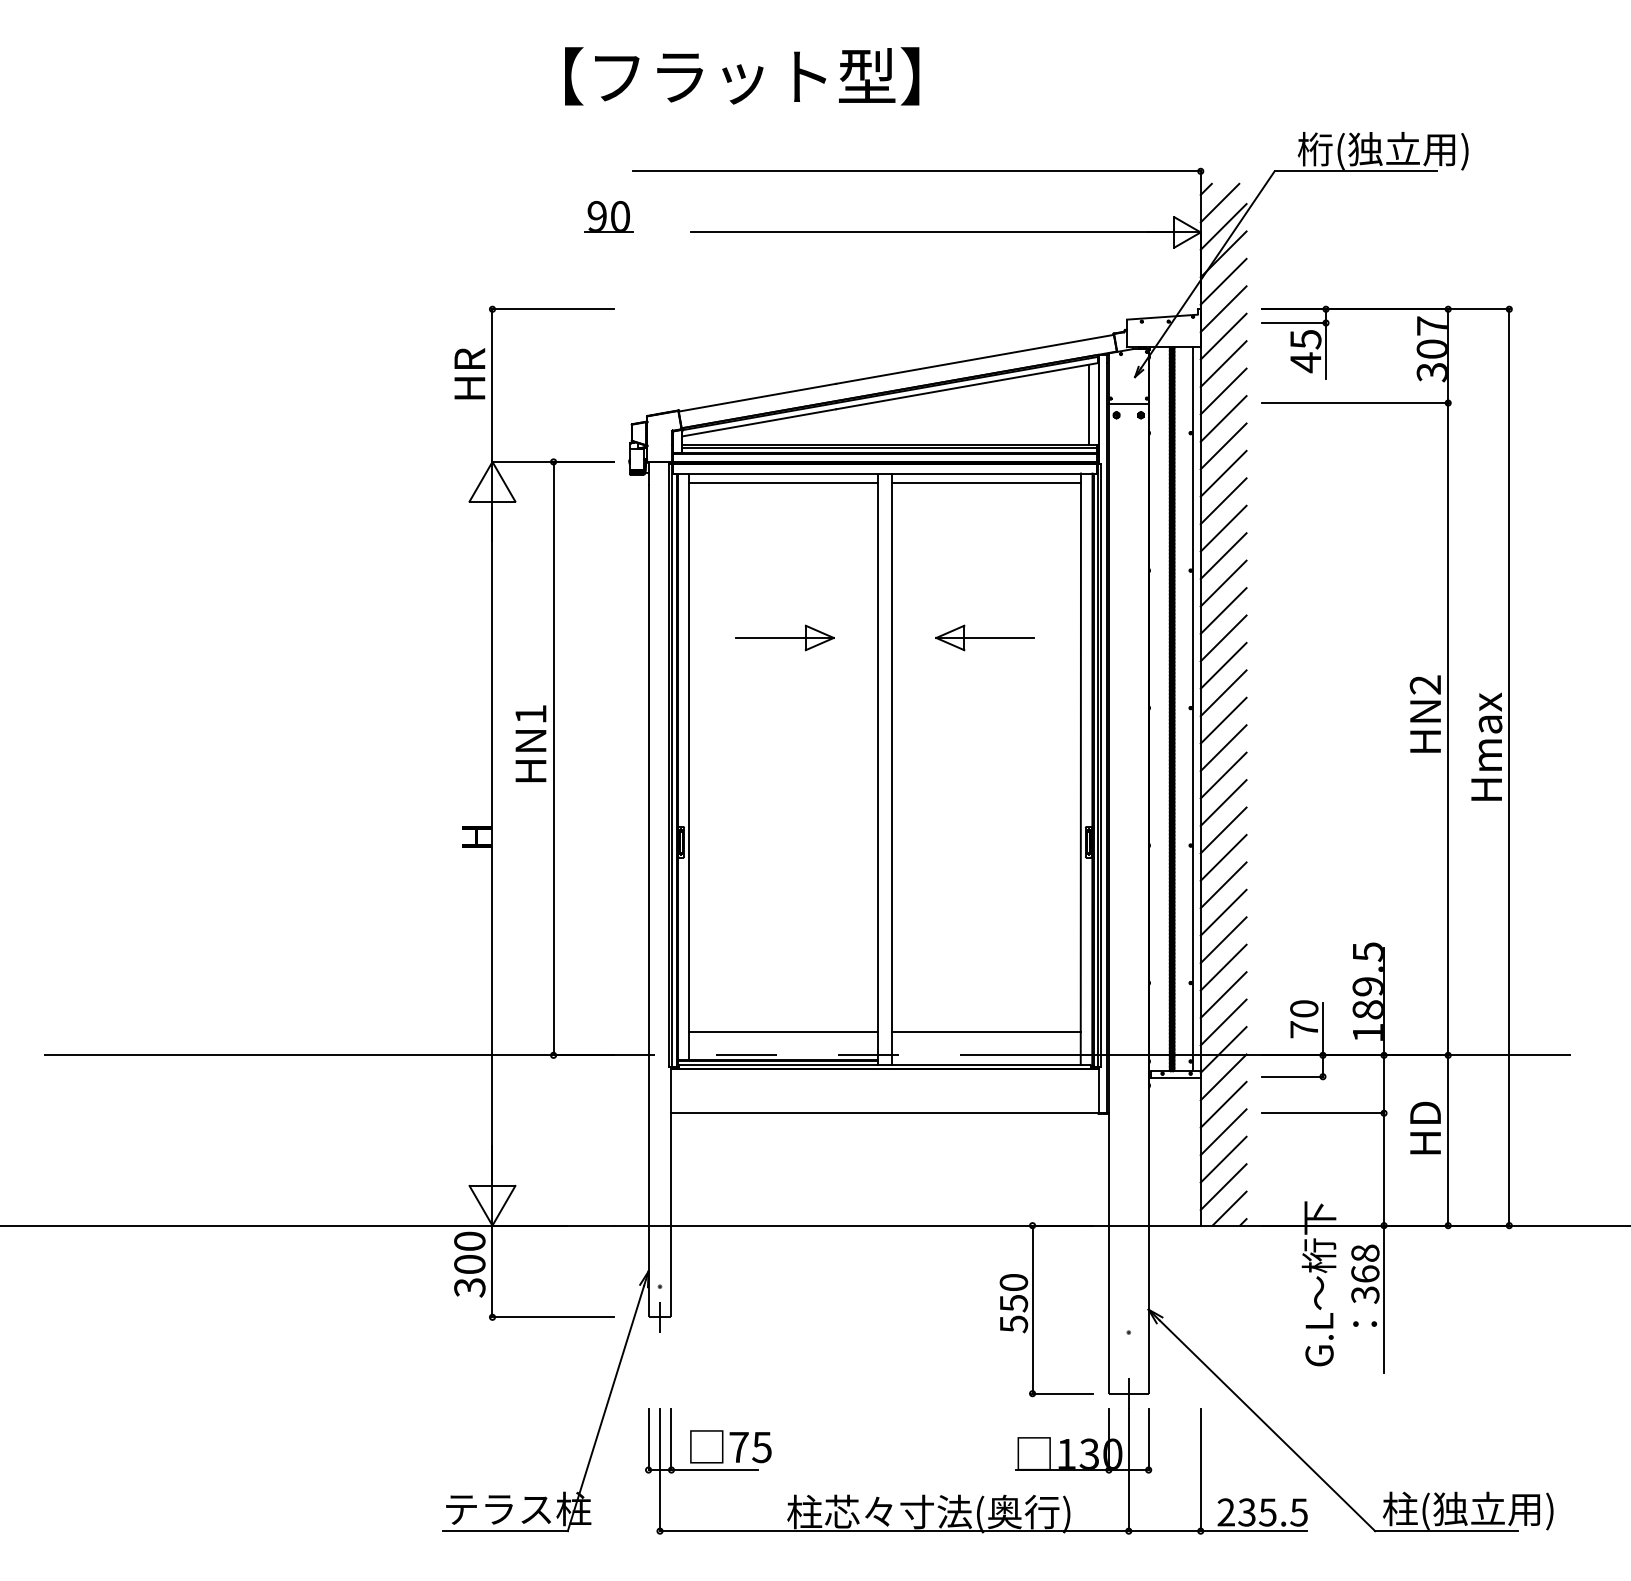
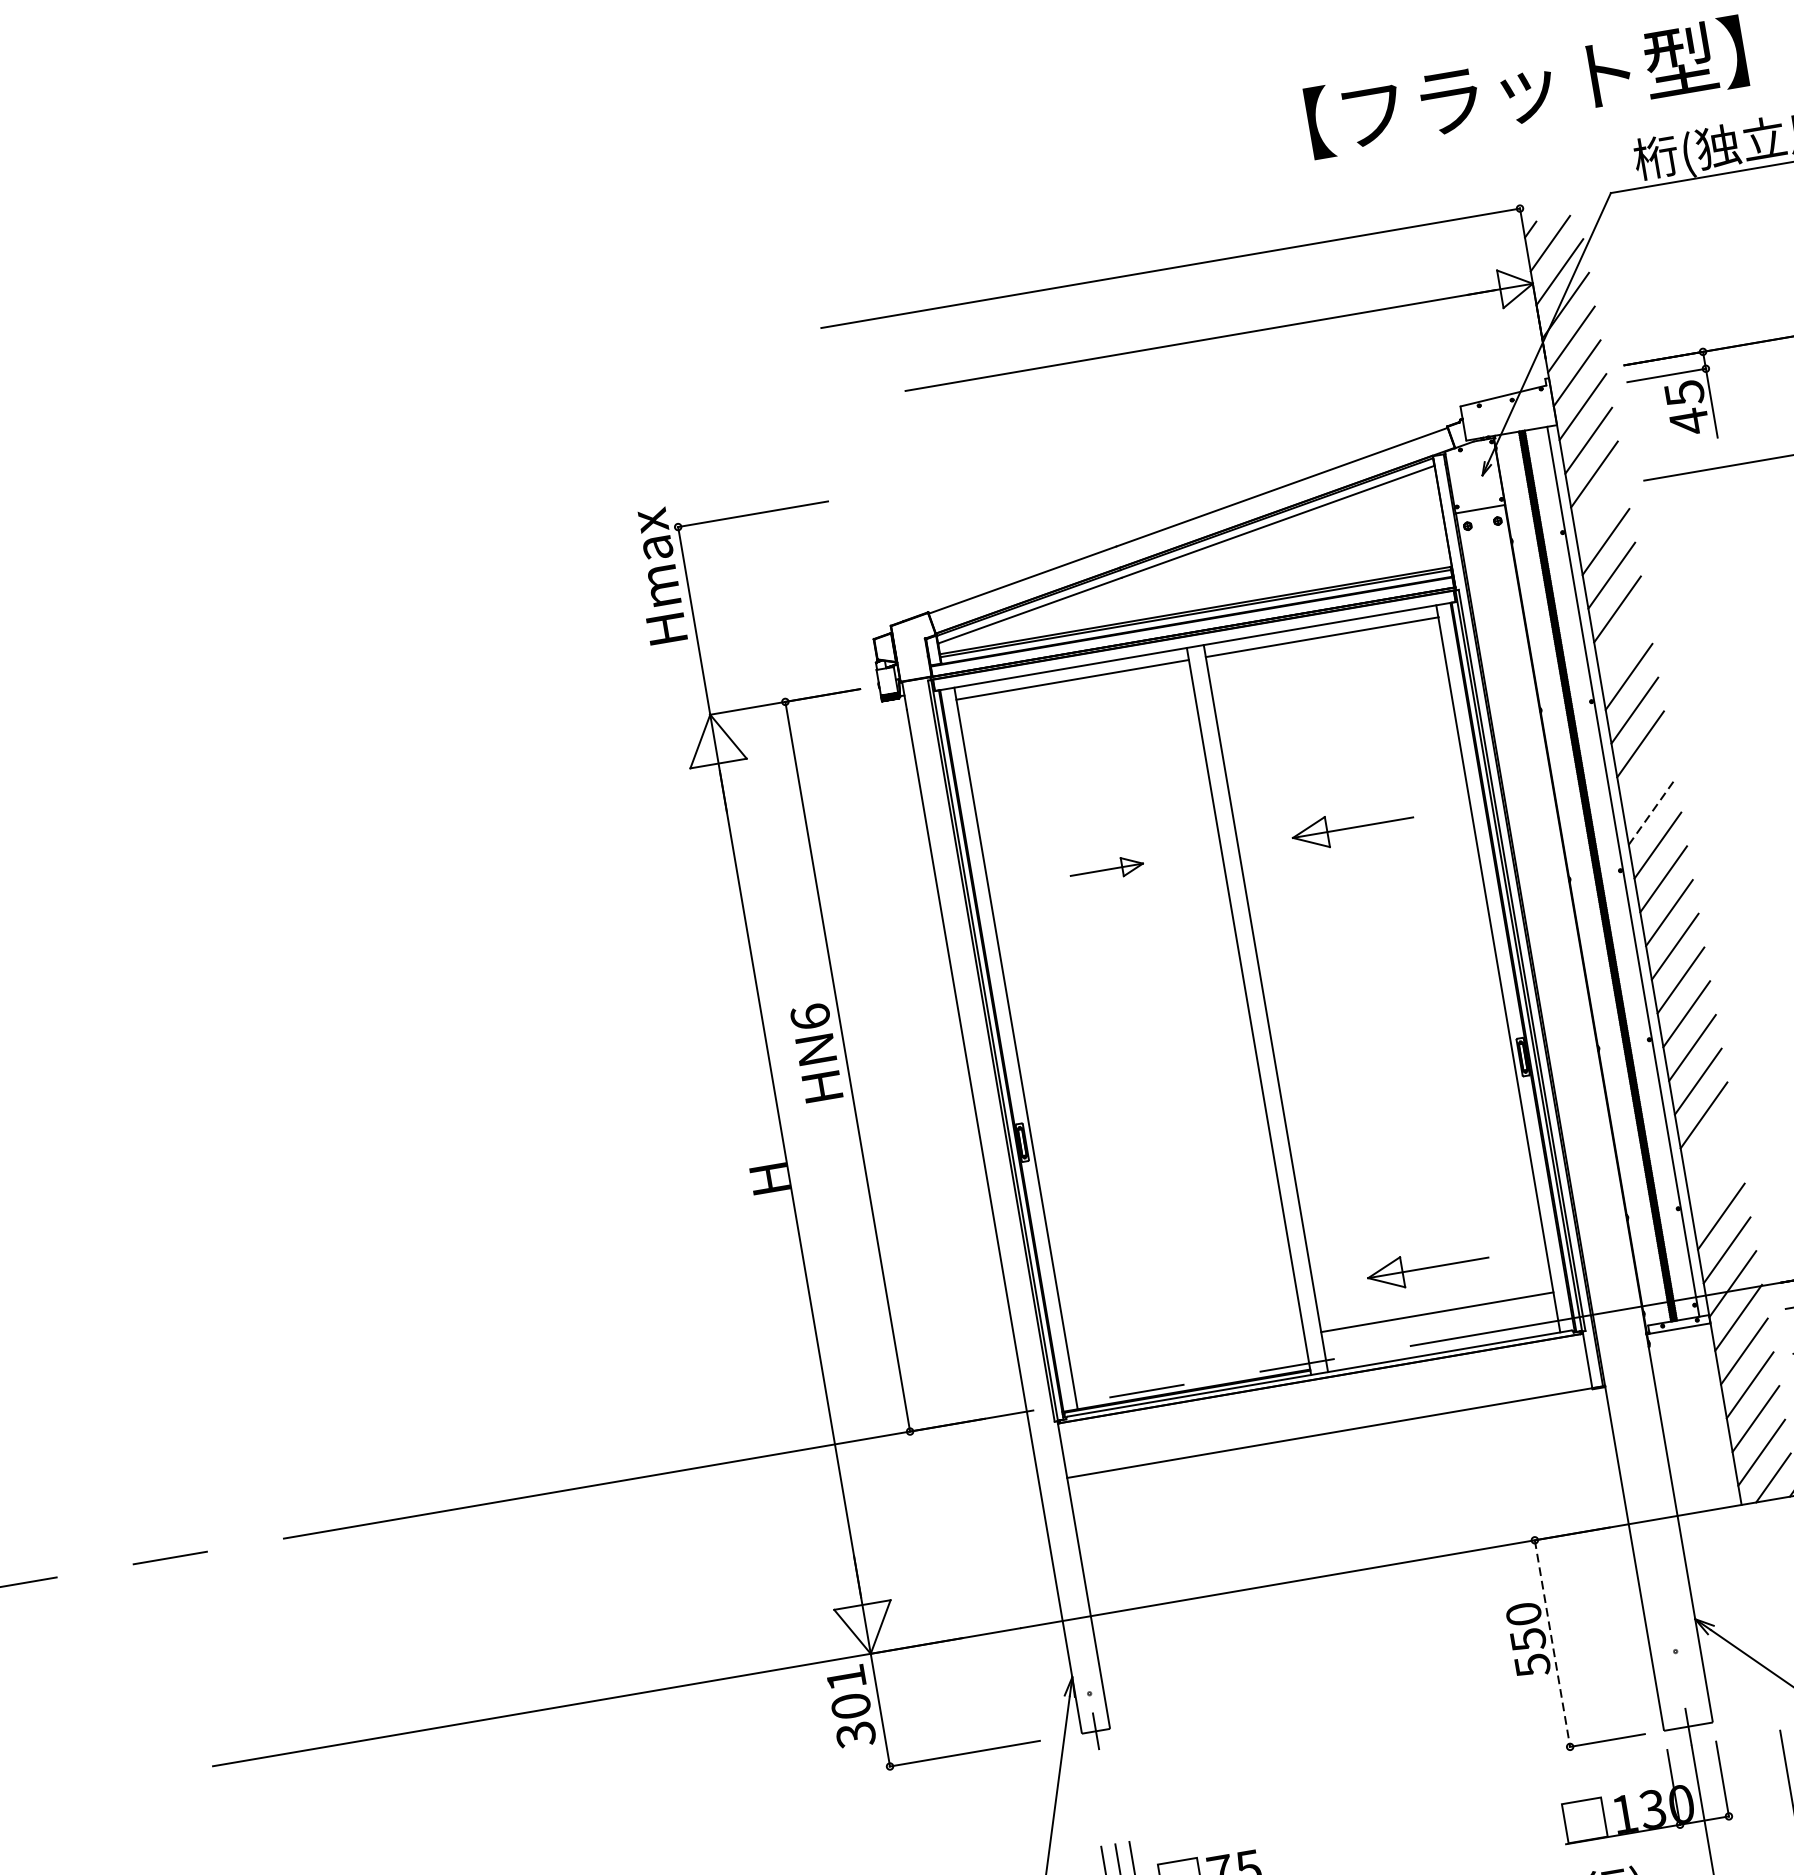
text: (742, 76) -> (1526, 87), moved
part: (608, 216) -> (801, 388), removed
text: (469, 330) -> (654, 557), HR -> Hmax
line: (1089, 404) -> (1432, 518), removed
line: (1223, 418) -> (1599, 507), removed
line: (1223, 528) -> (1623, 642), removed
part: (784, 637) -> (1106, 869), size x0.6
line: (1223, 638) -> (1646, 778), removed
line: (1224, 665) -> (1653, 811), solid -> dashed
text: (530, 713) -> (809, 1016), HN1 -> HN6
line: (1223, 940) -> (1709, 1149), removed
line: (1223, 967) -> (1715, 1182), removed
part: (984, 995) -> (1427, 1267), added
line: (783, 1032) -> (1187, 1355), removed
text: (469, 1240) -> (845, 1676), 300 -> 301
line: (1032, 1310) -> (1552, 1644), solid -> dashed

